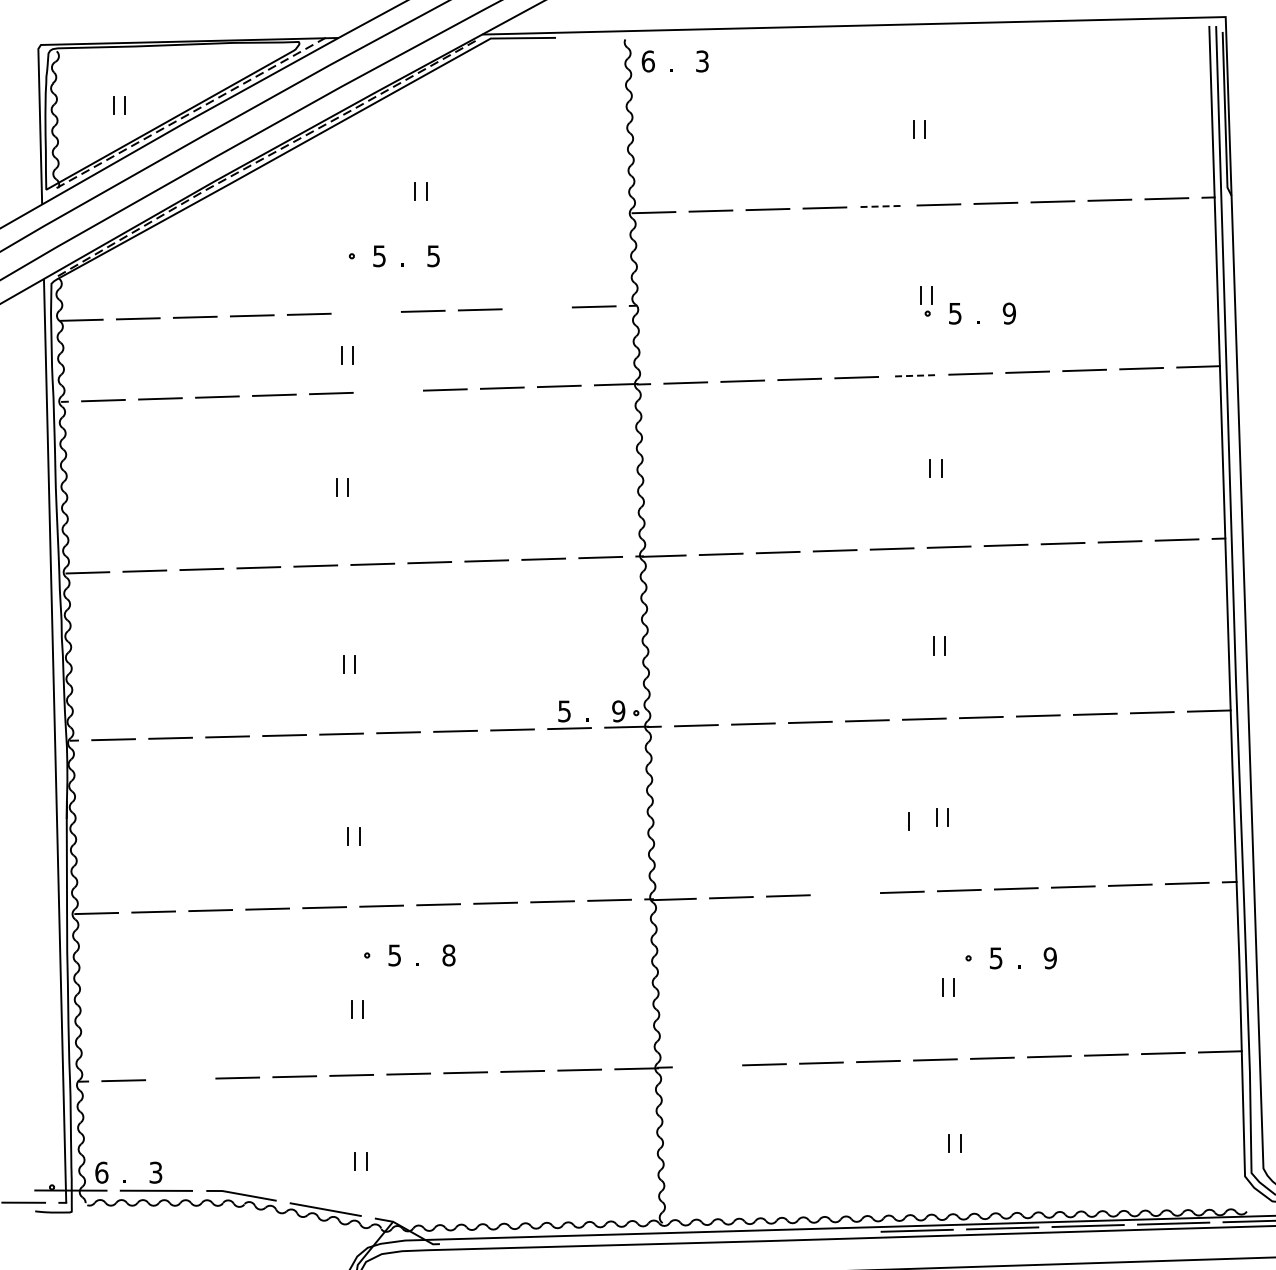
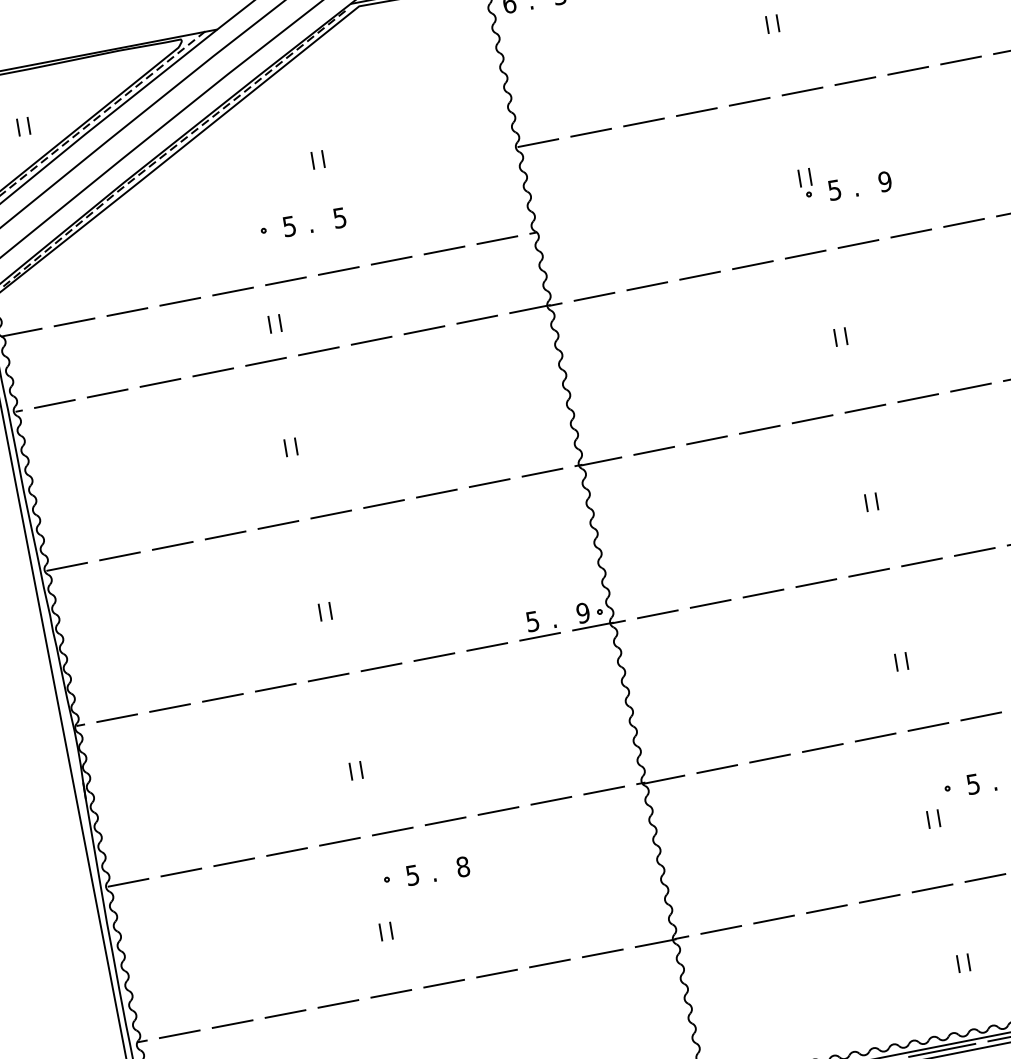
line: (882, 206) -> (750, 101), dashed -> solid
line: (536, 307) -> (443, 249), added
line: (365, 312) -> (285, 281), added
line: (913, 375) -> (805, 254), dashed -> solid
line: (387, 391) -> (318, 351), added
line: (908, 821) -> (870, 670), removed
line: (844, 893) -> (821, 747), added
line: (707, 1065) -> (721, 929), added
line: (180, 1078) -> (232, 1023), added

